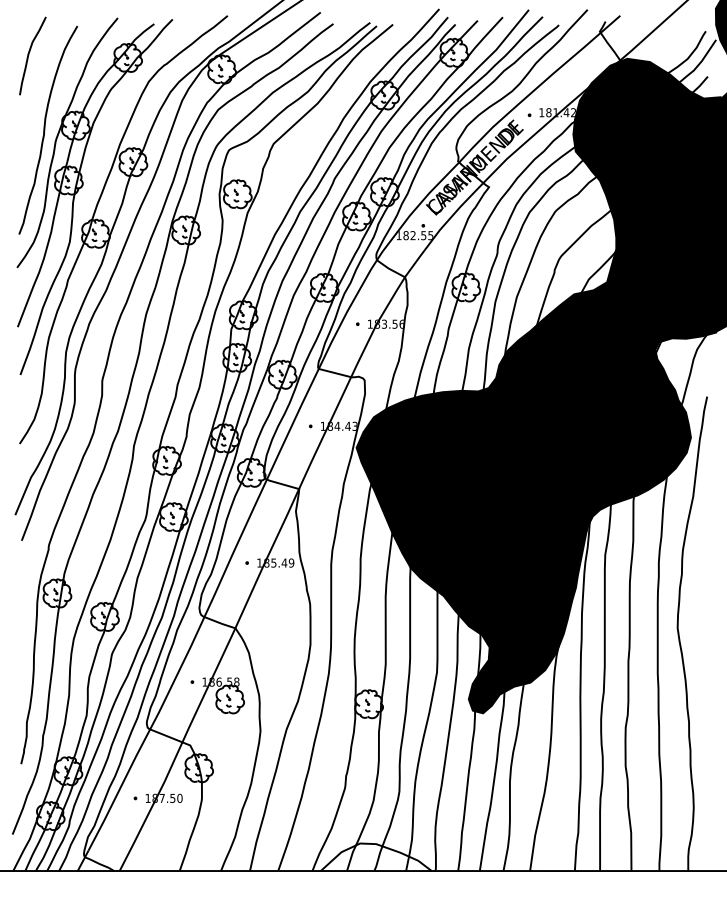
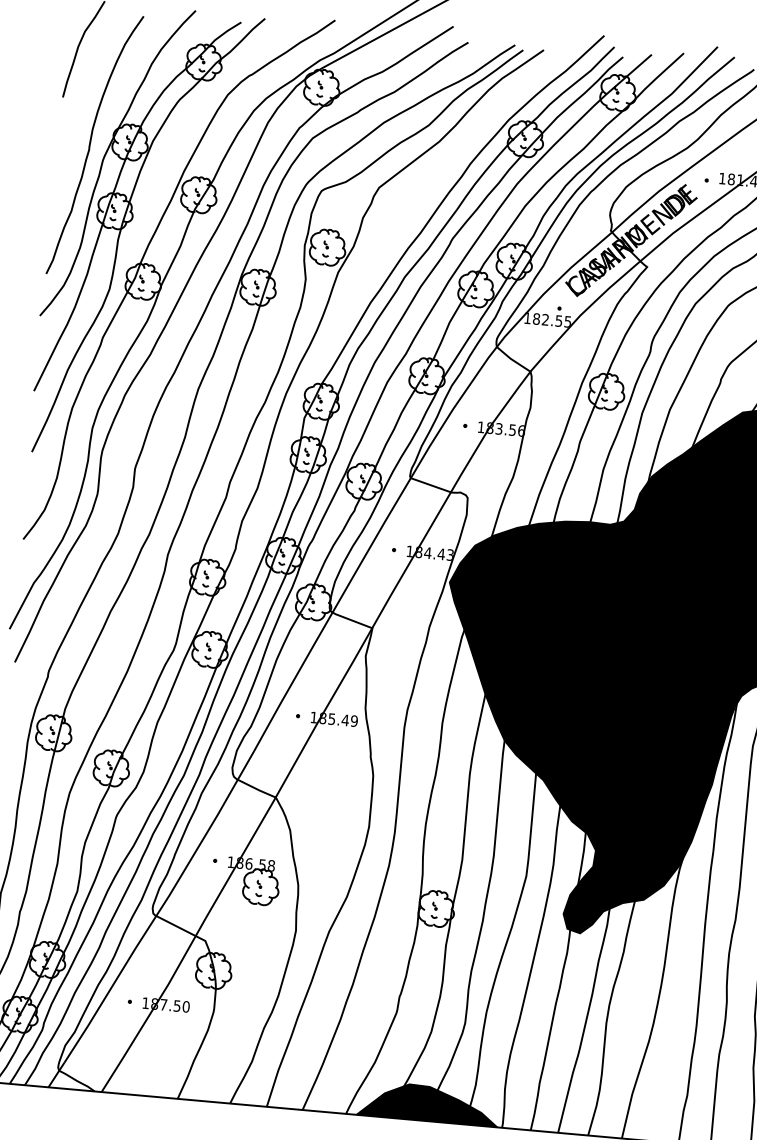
fill: (375, 857) -> (427, 1103), added

